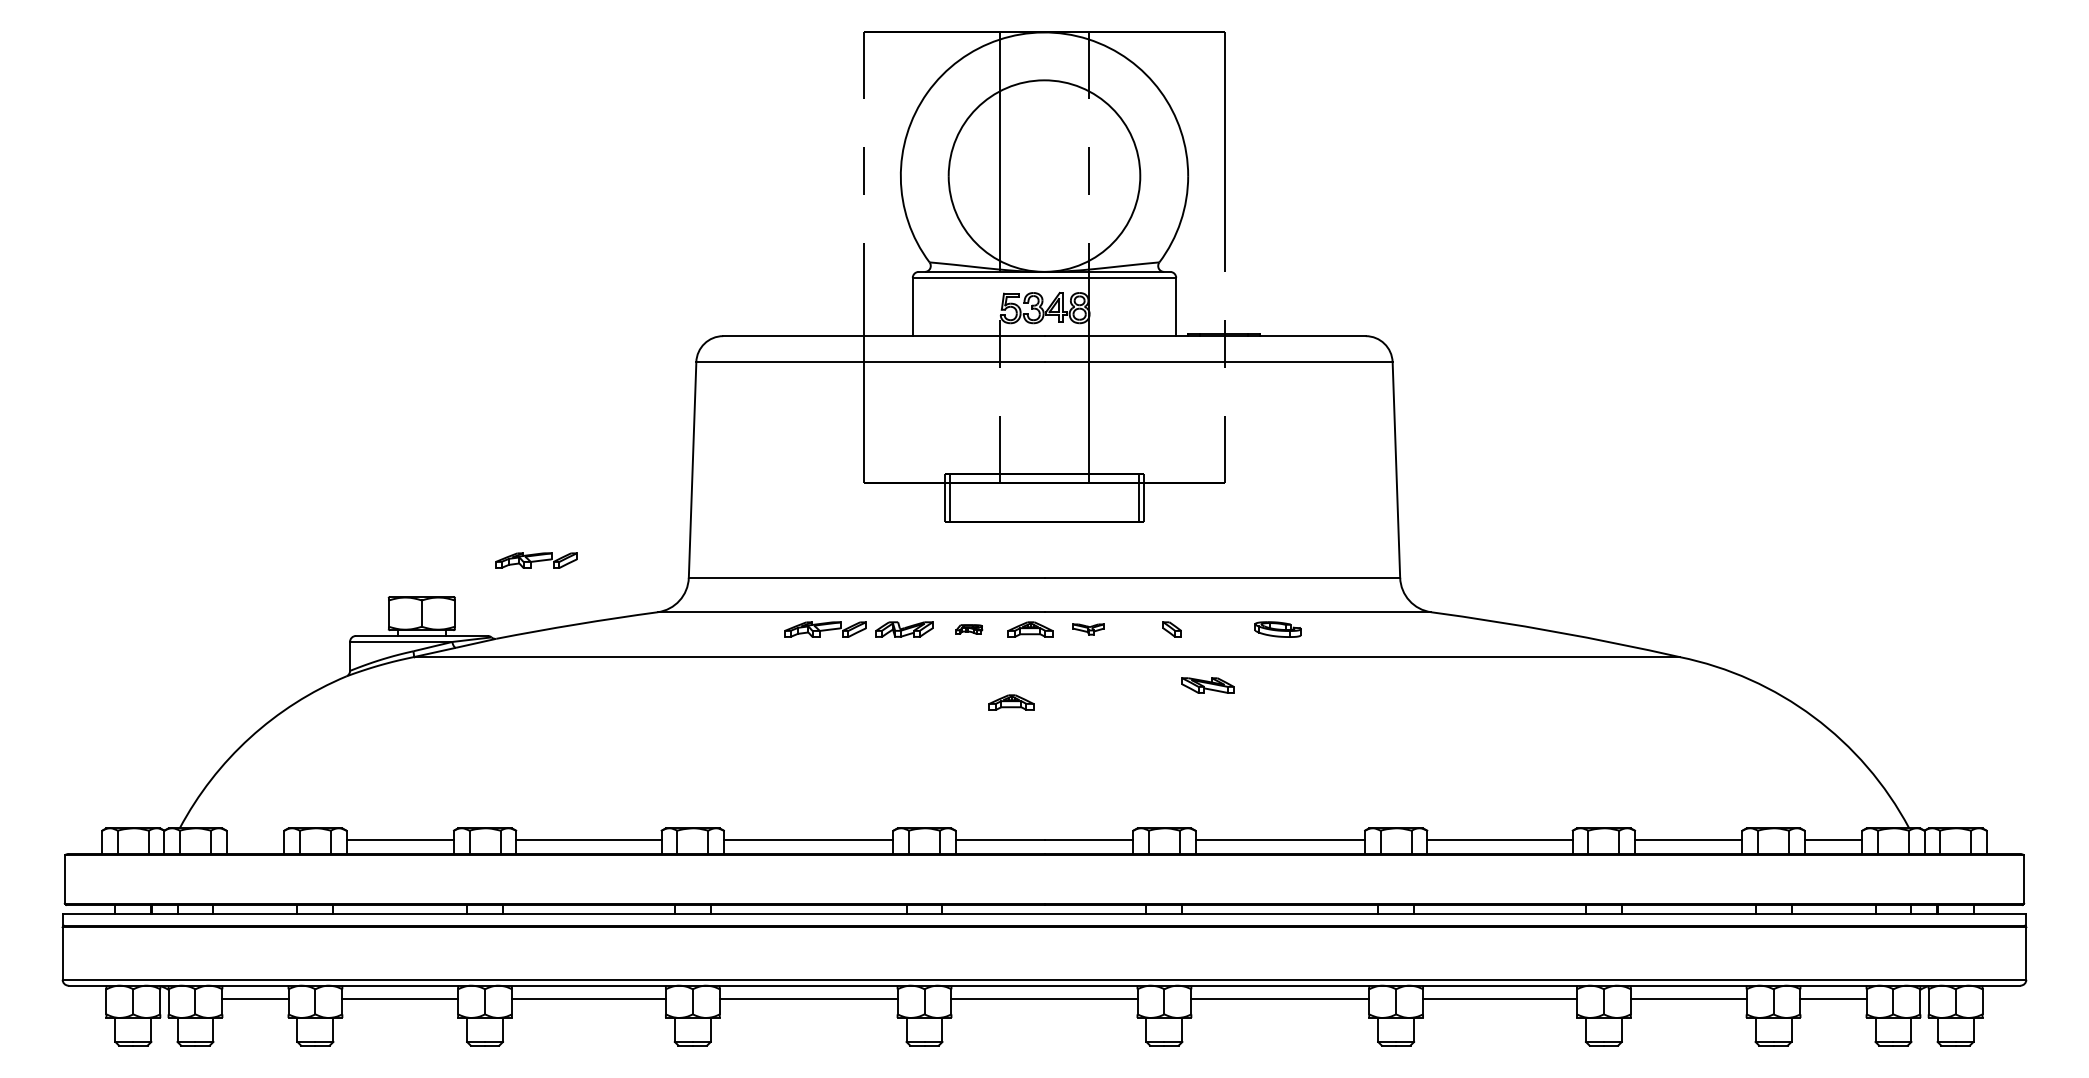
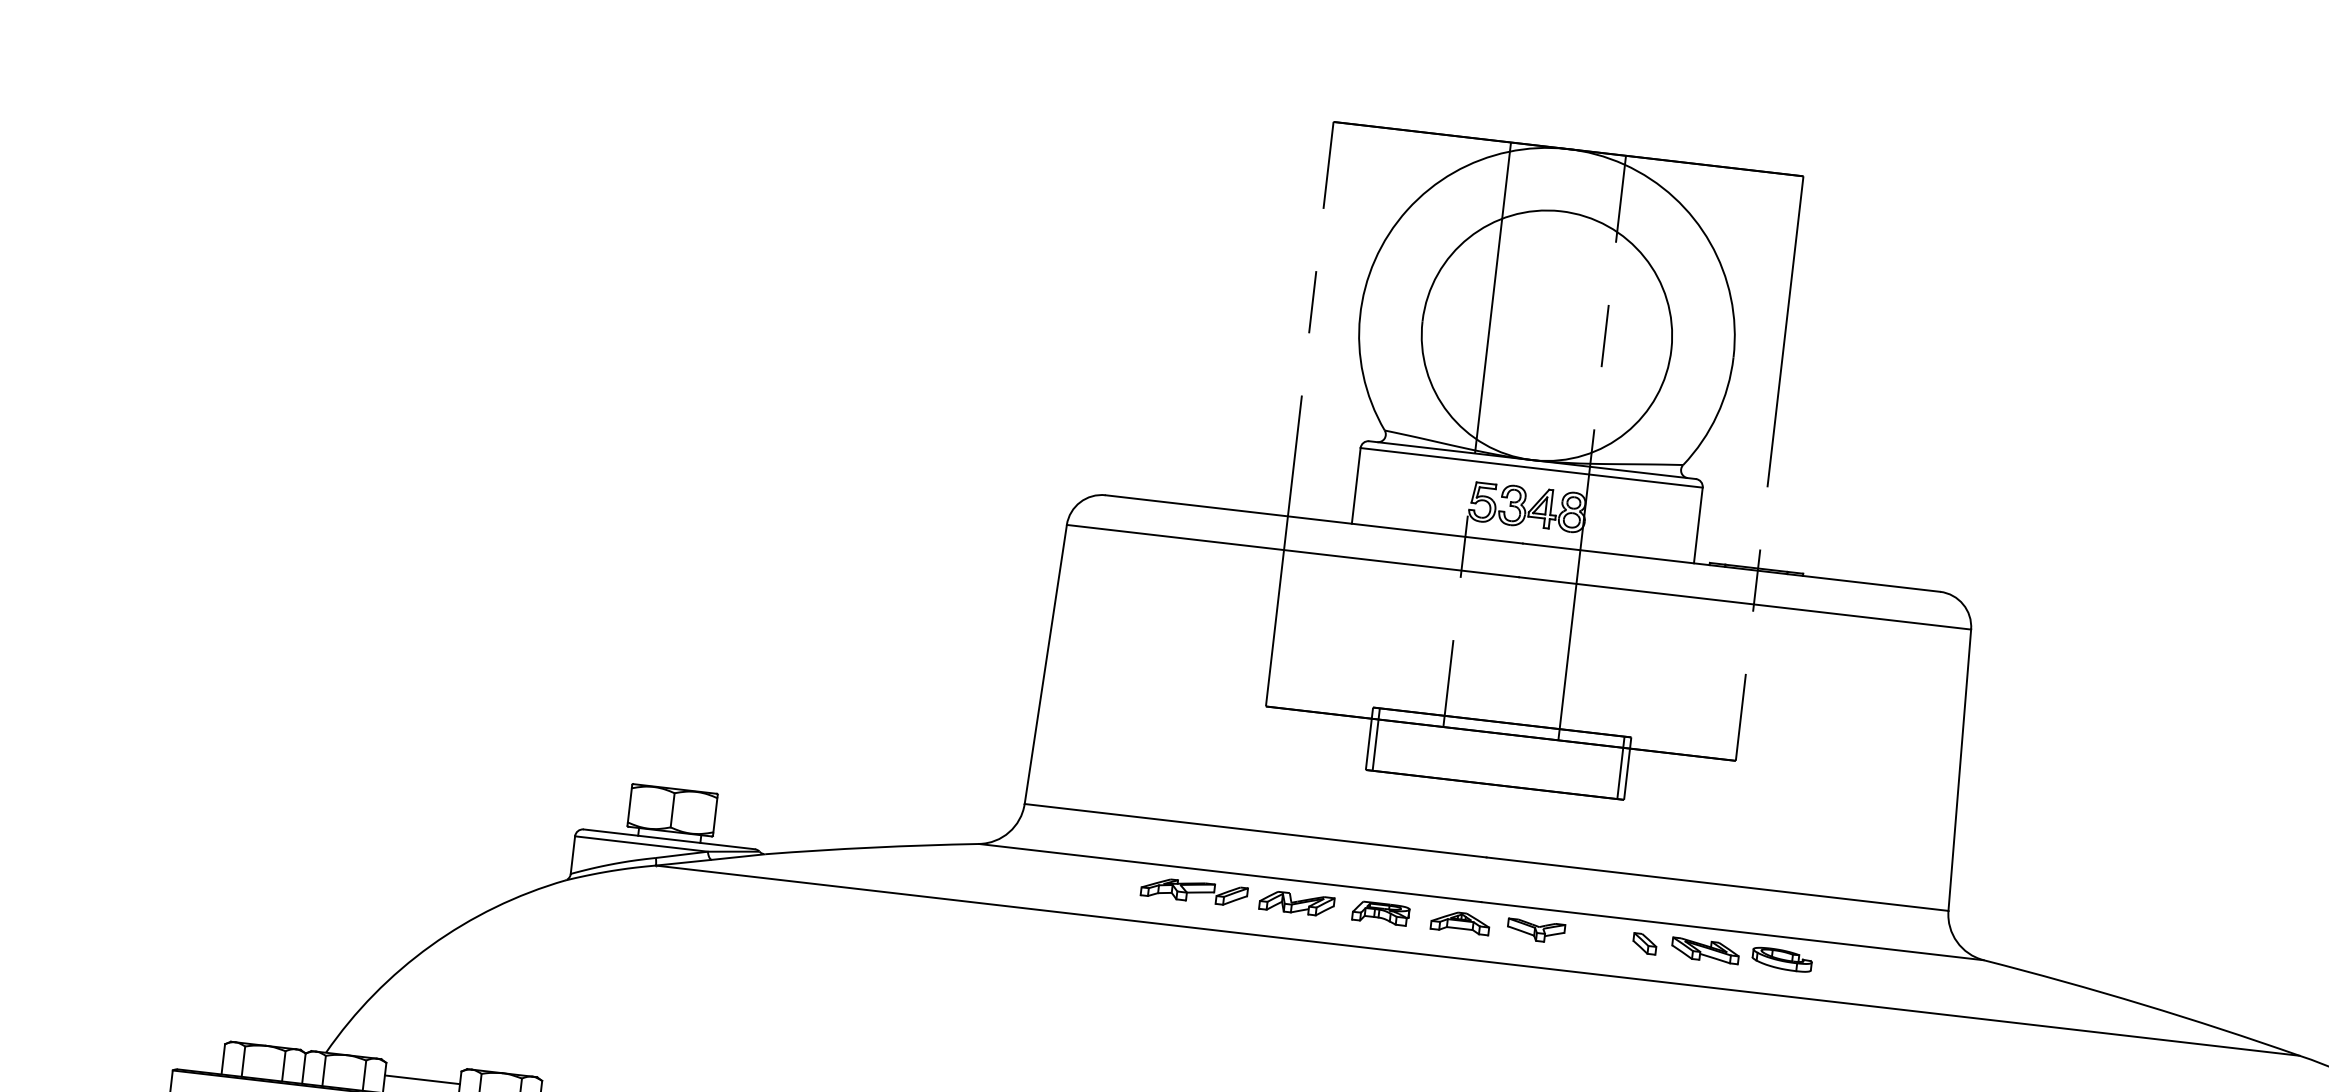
part: (536, 560) -> (829, 758), removed
part: (969, 629) -> (1381, 913), size x1.67
part: (1088, 629) -> (1535, 931), size x1.43
part: (1207, 685) -> (1704, 950), moved
part: (1011, 702) -> (1425, 1014), removed
line: (255, 840) -> (422, 1079), added

